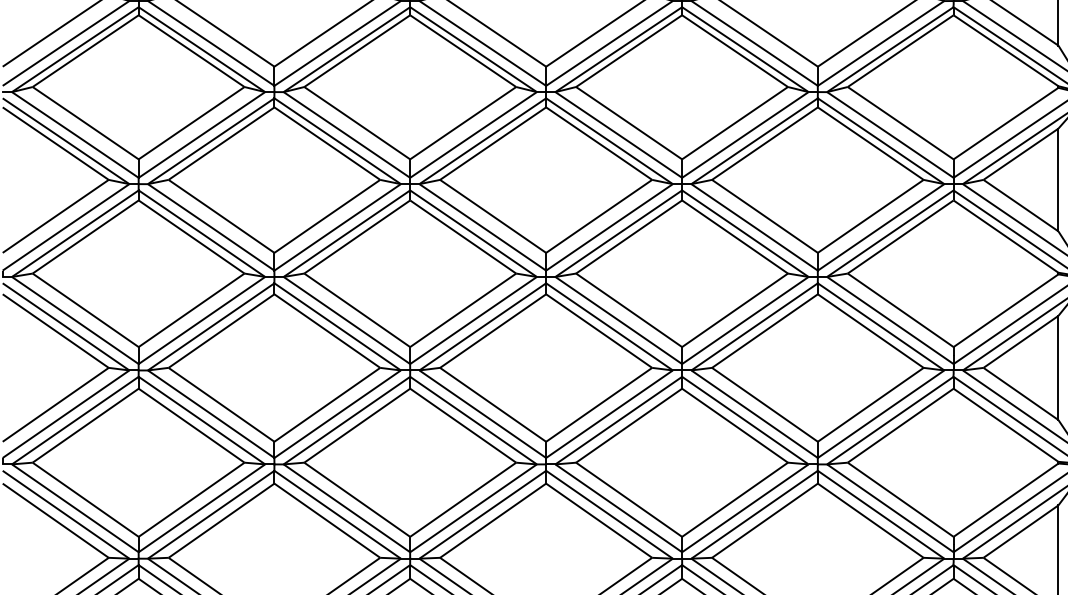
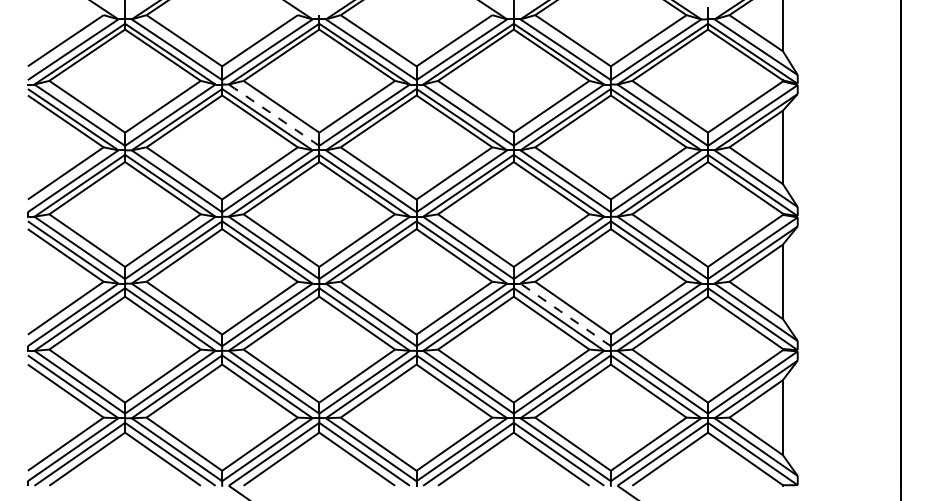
arc: (347, 135) -> (274, 115), solid -> dashed
arc: (754, 413) -> (565, 314), solid -> dashed

